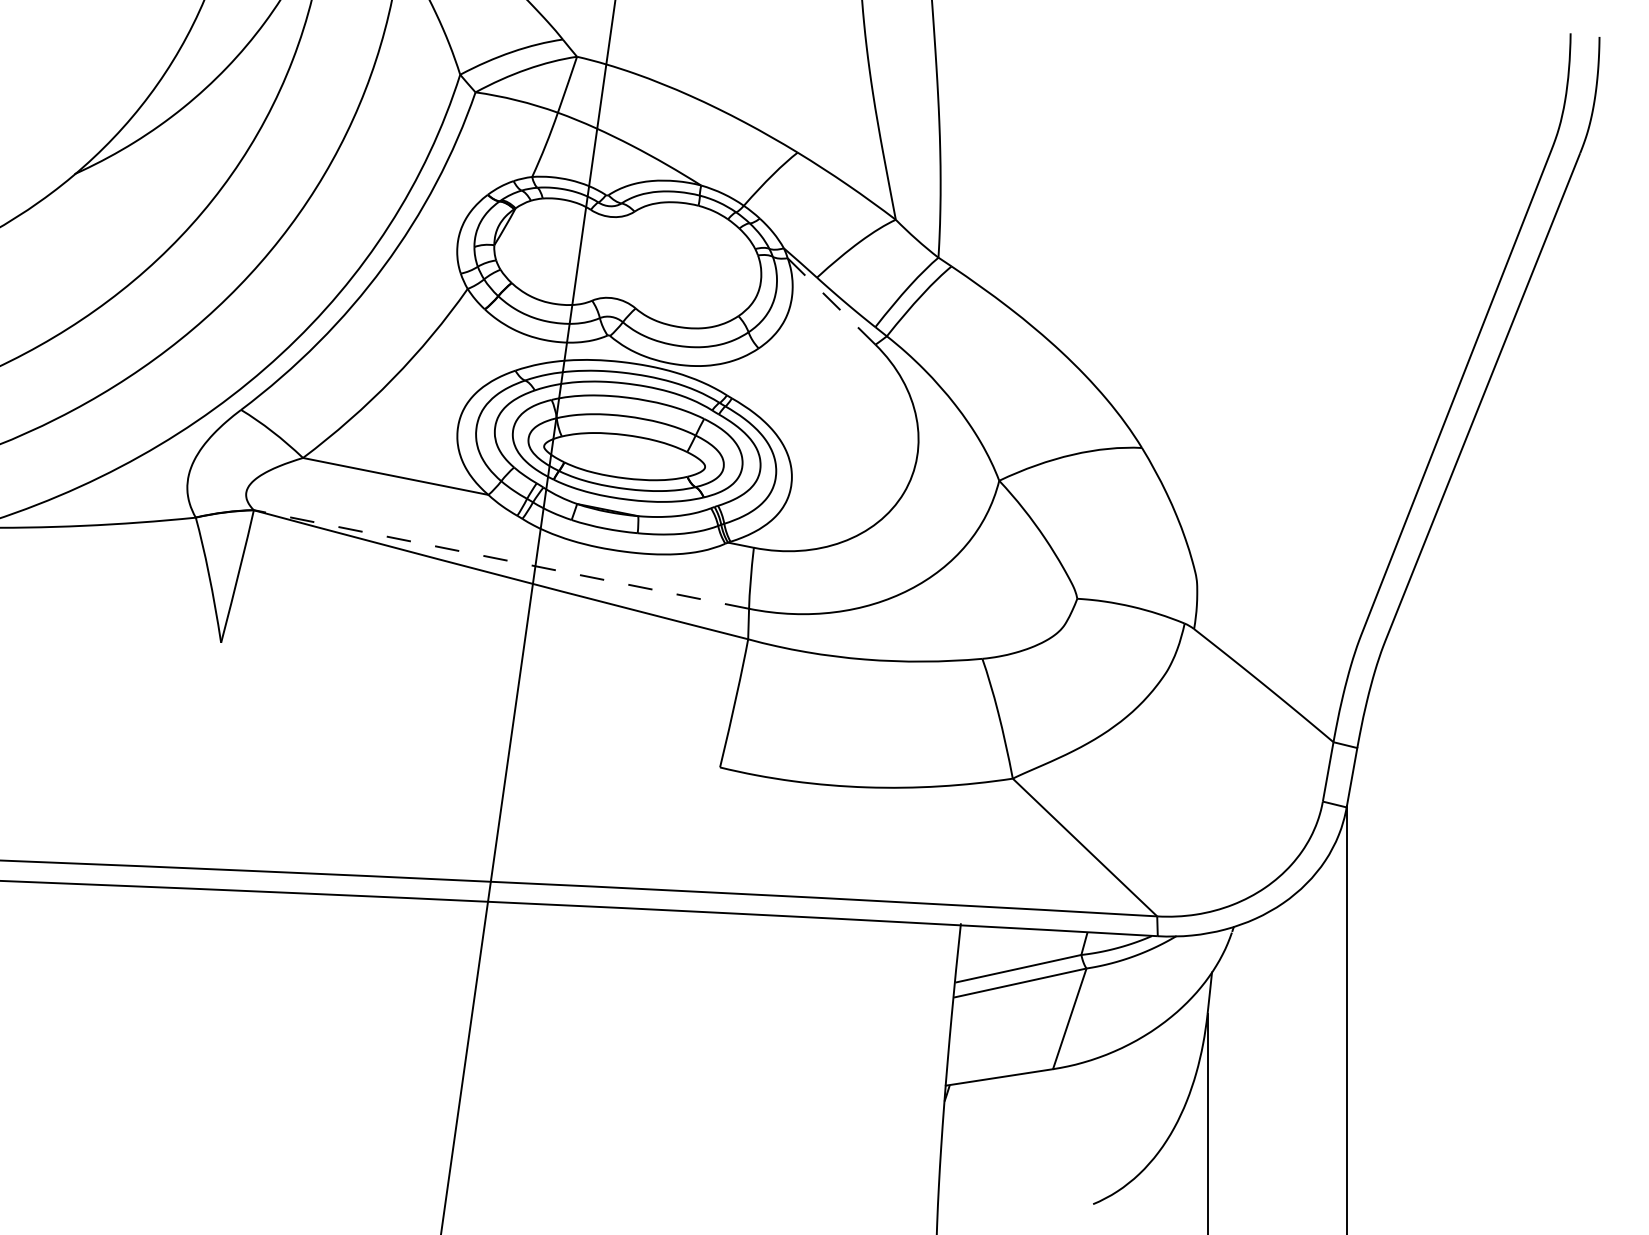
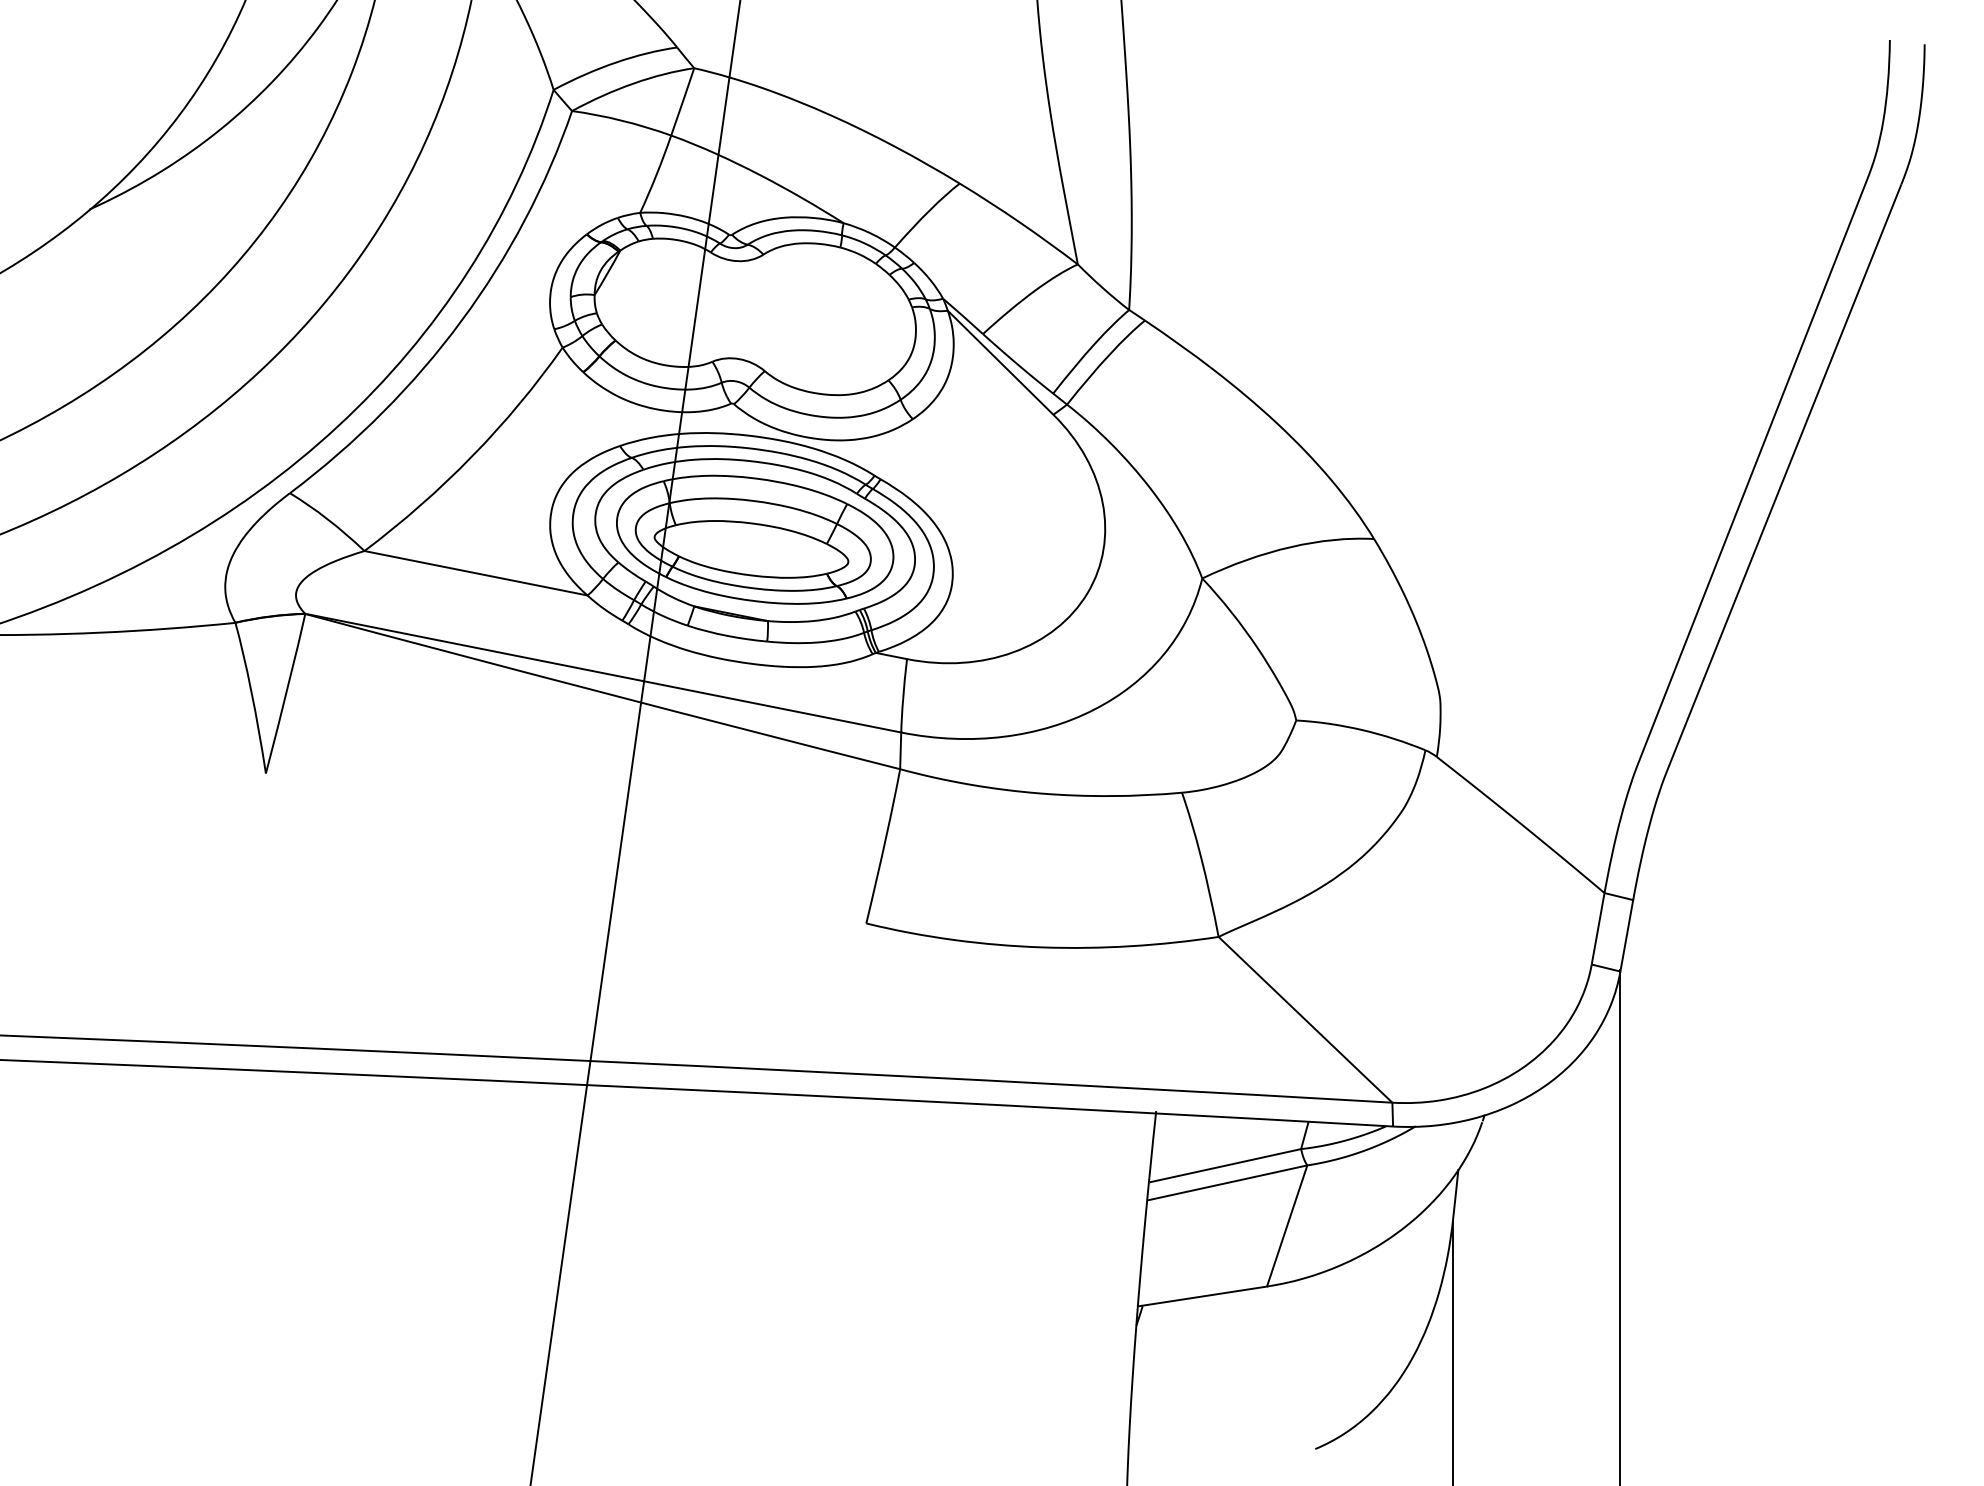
line: (831, 301) -> (1000, 362), dashed -> solid
line: (501, 559) -> (603, 673), dashed -> solid

